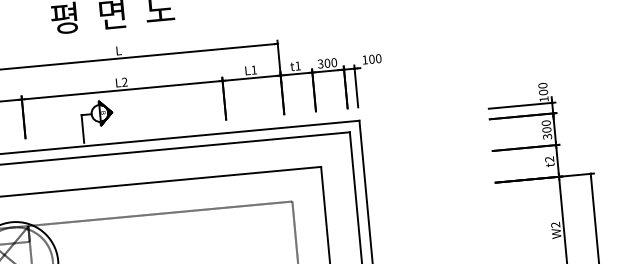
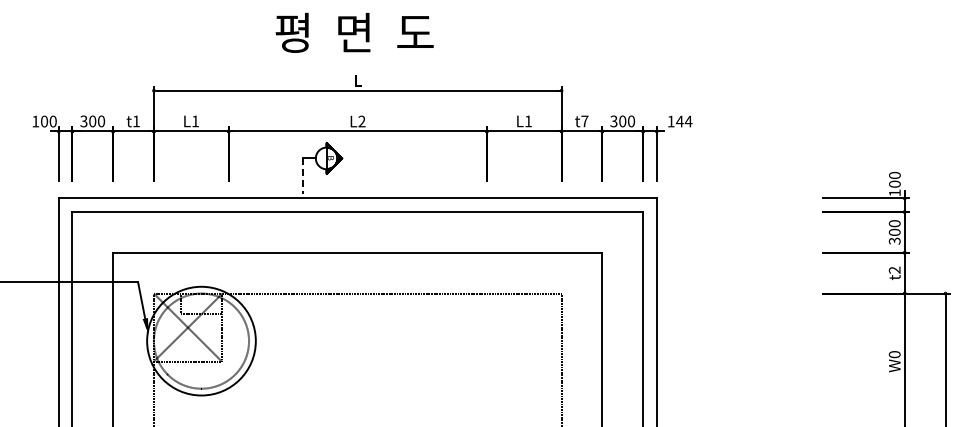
text: (375, 58) -> (684, 121), 100 -> 144
text: (297, 66) -> (584, 121), t1 -> t7
line: (82, 129) -> (302, 176), solid -> dashed
text: (555, 224) -> (894, 354), W2 -> W0

